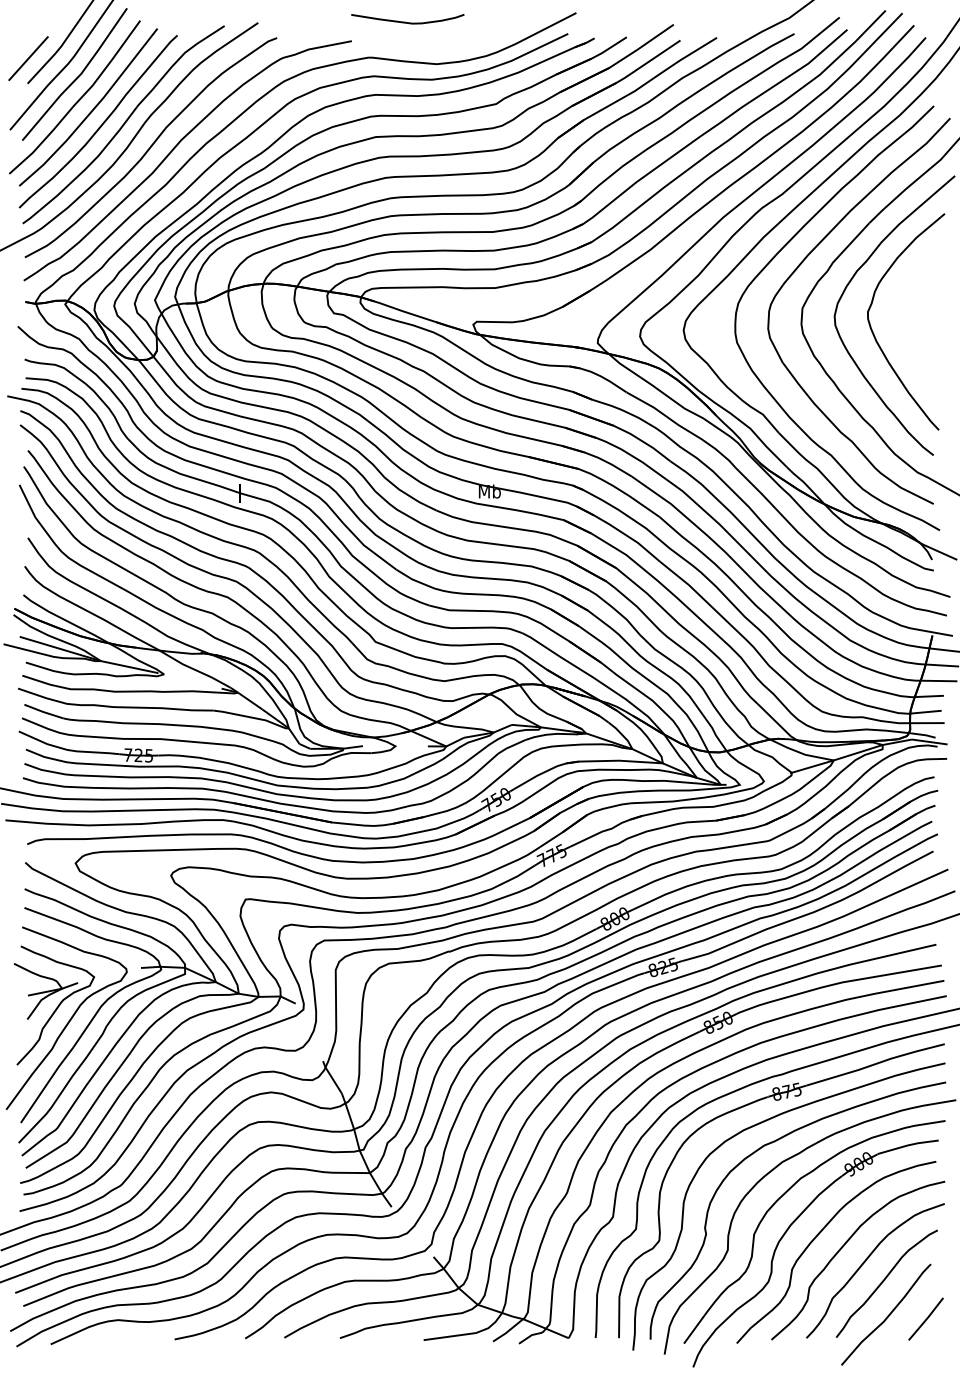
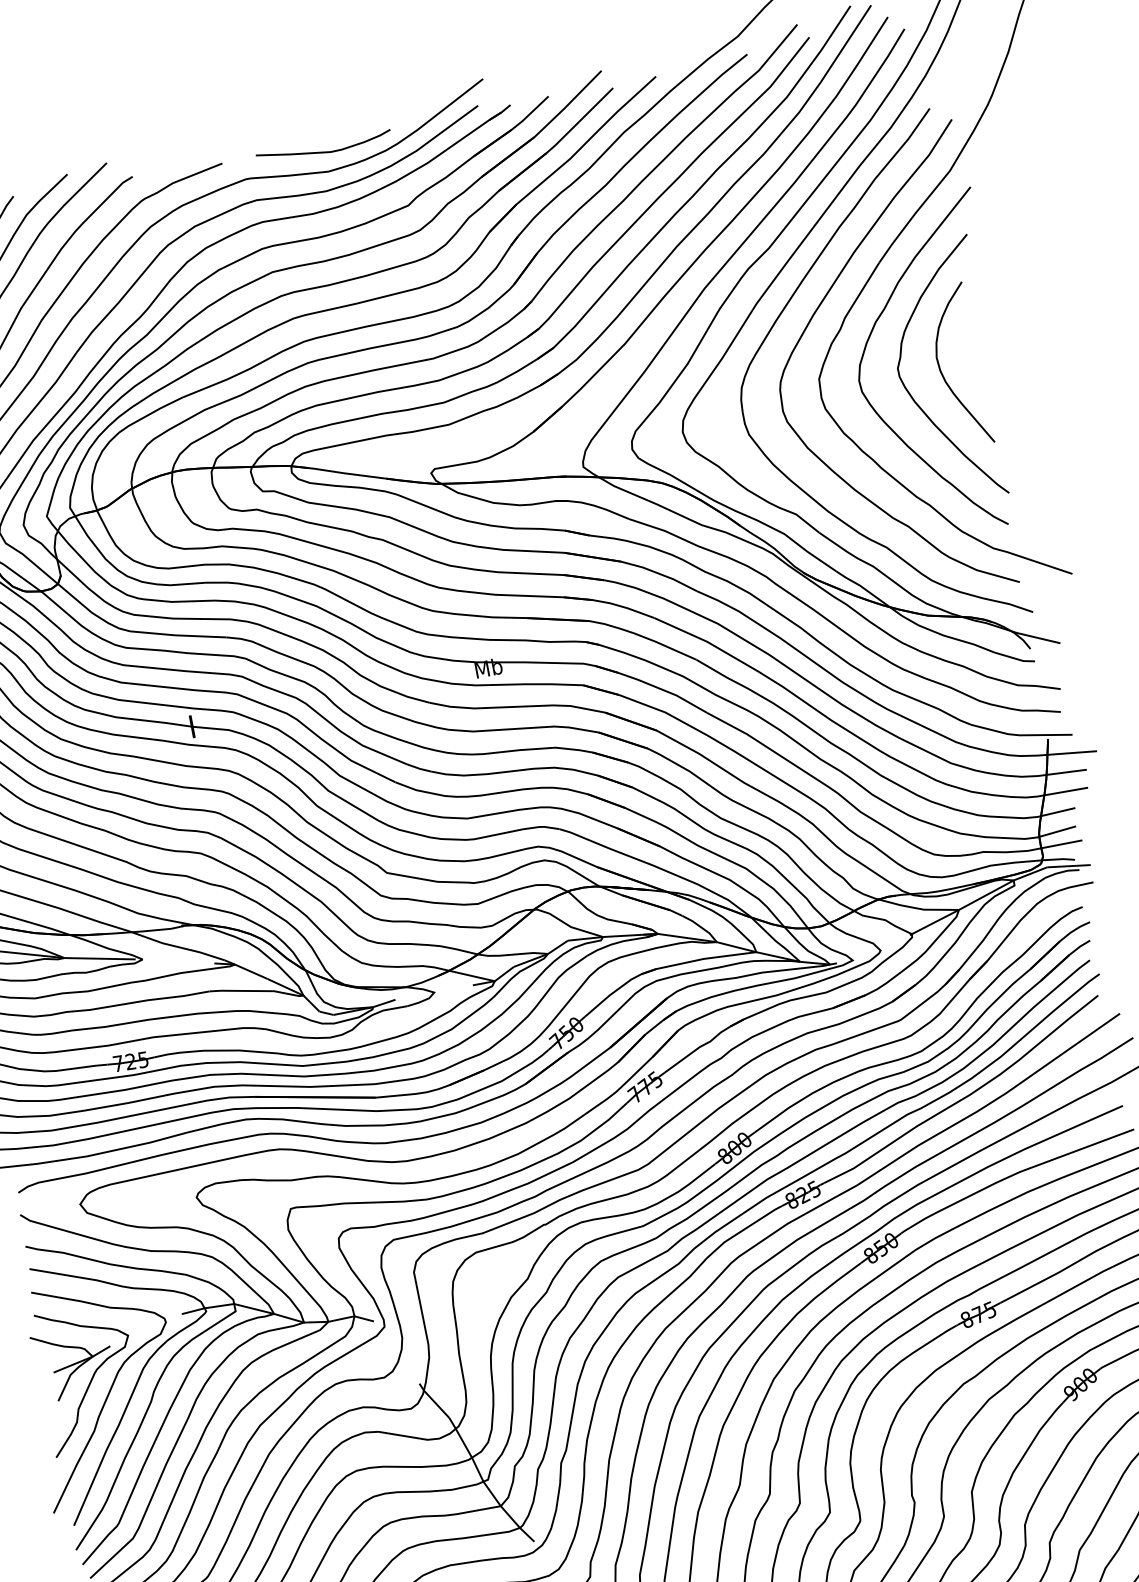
curve: (405, 21) -> (321, 151), moved
curve: (903, 321) -> (942, 371), added

